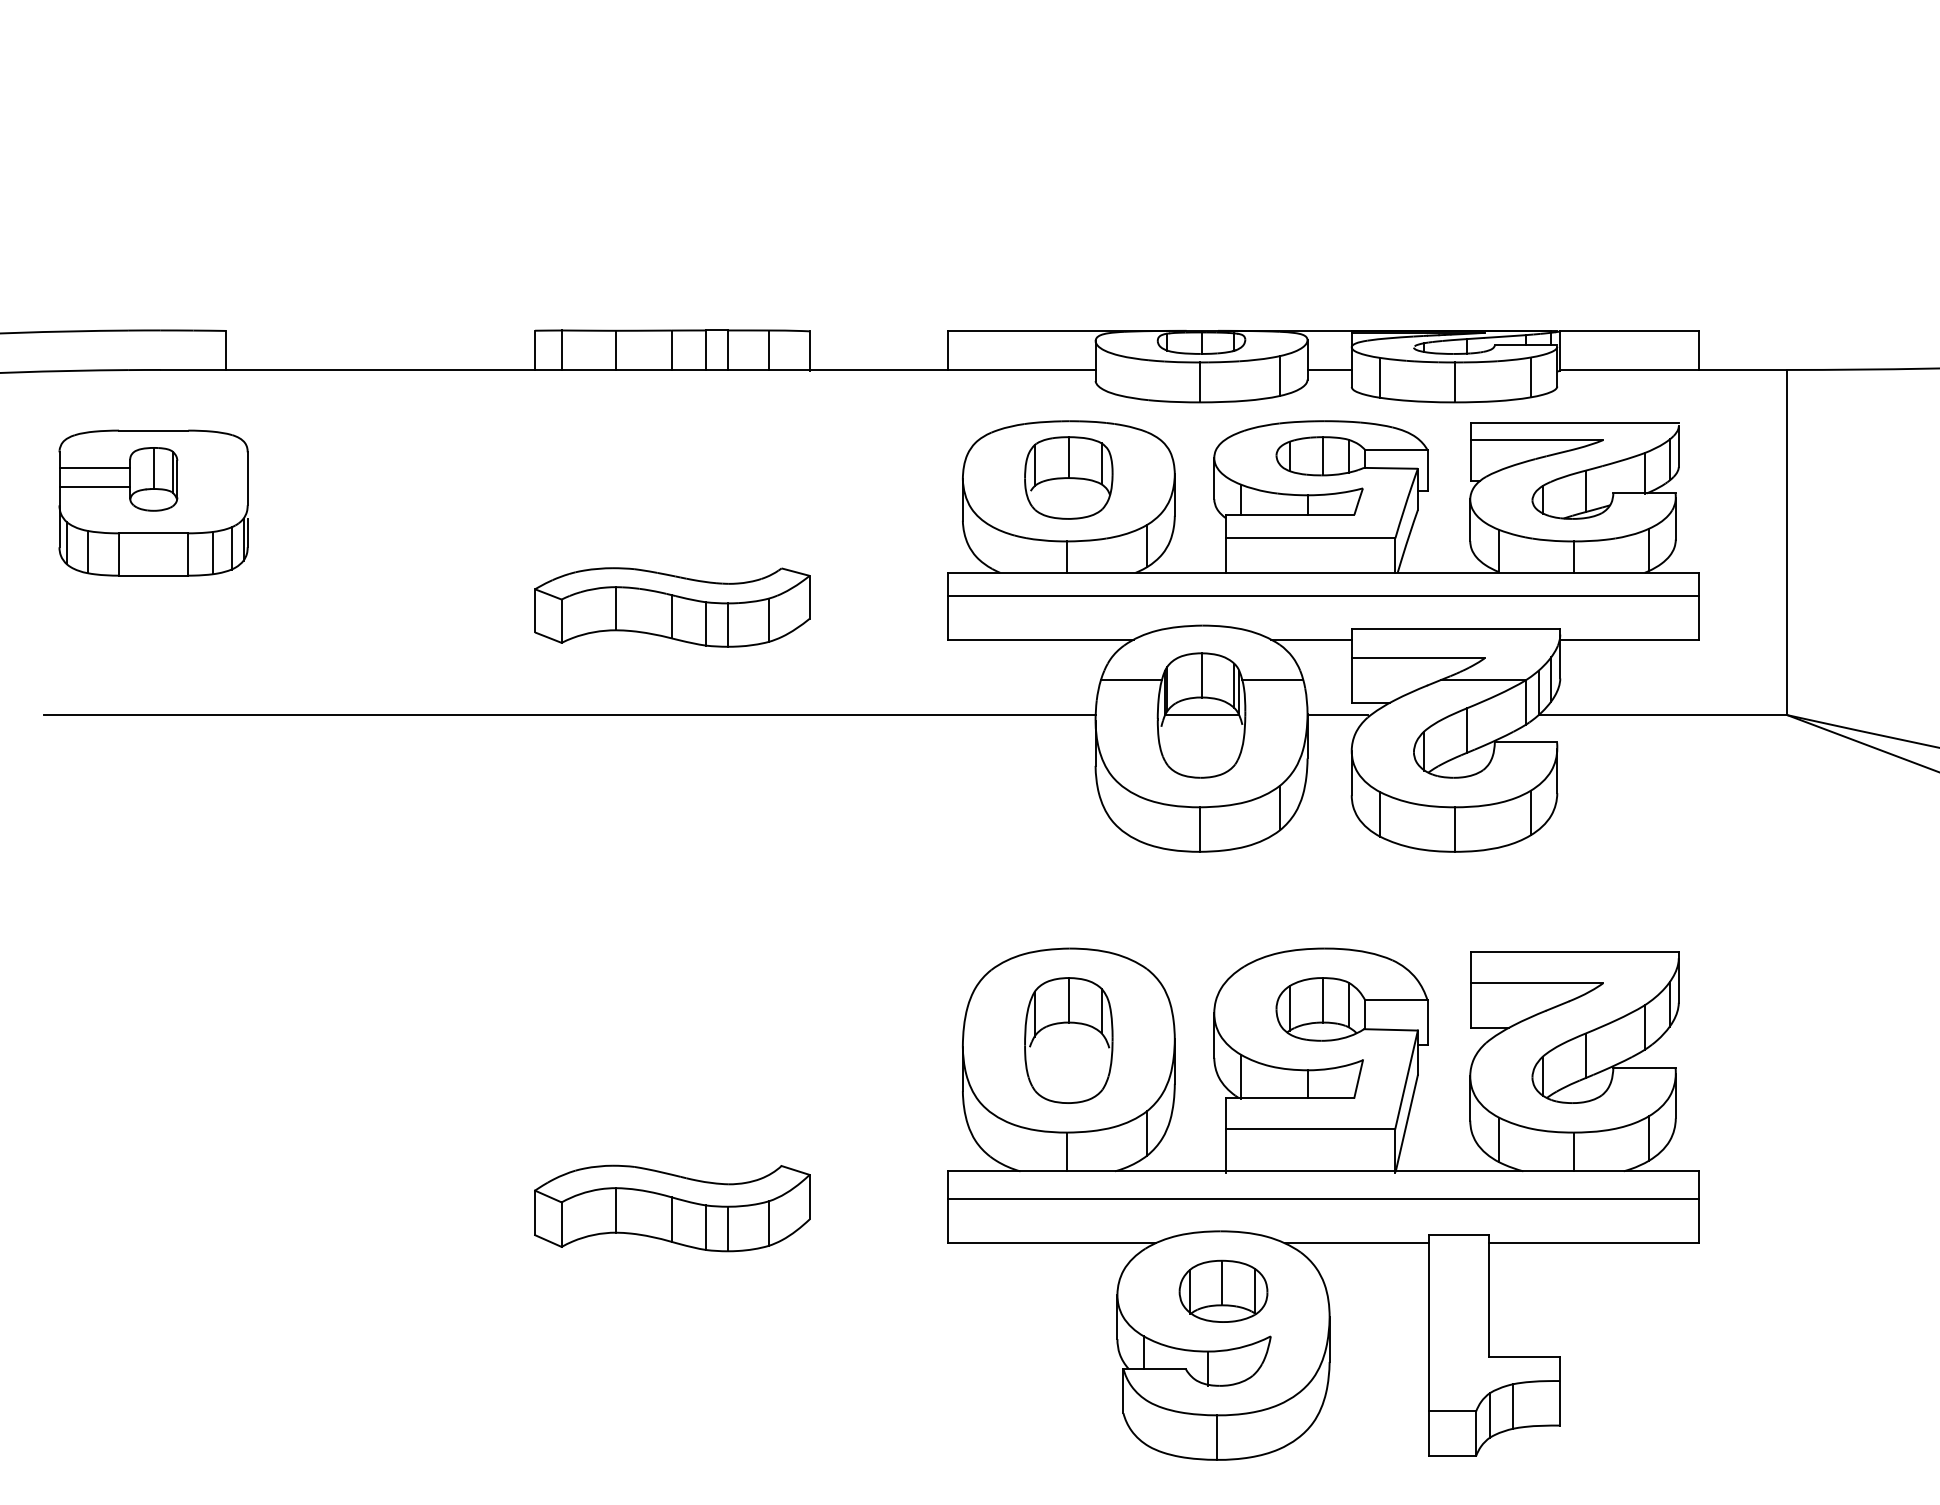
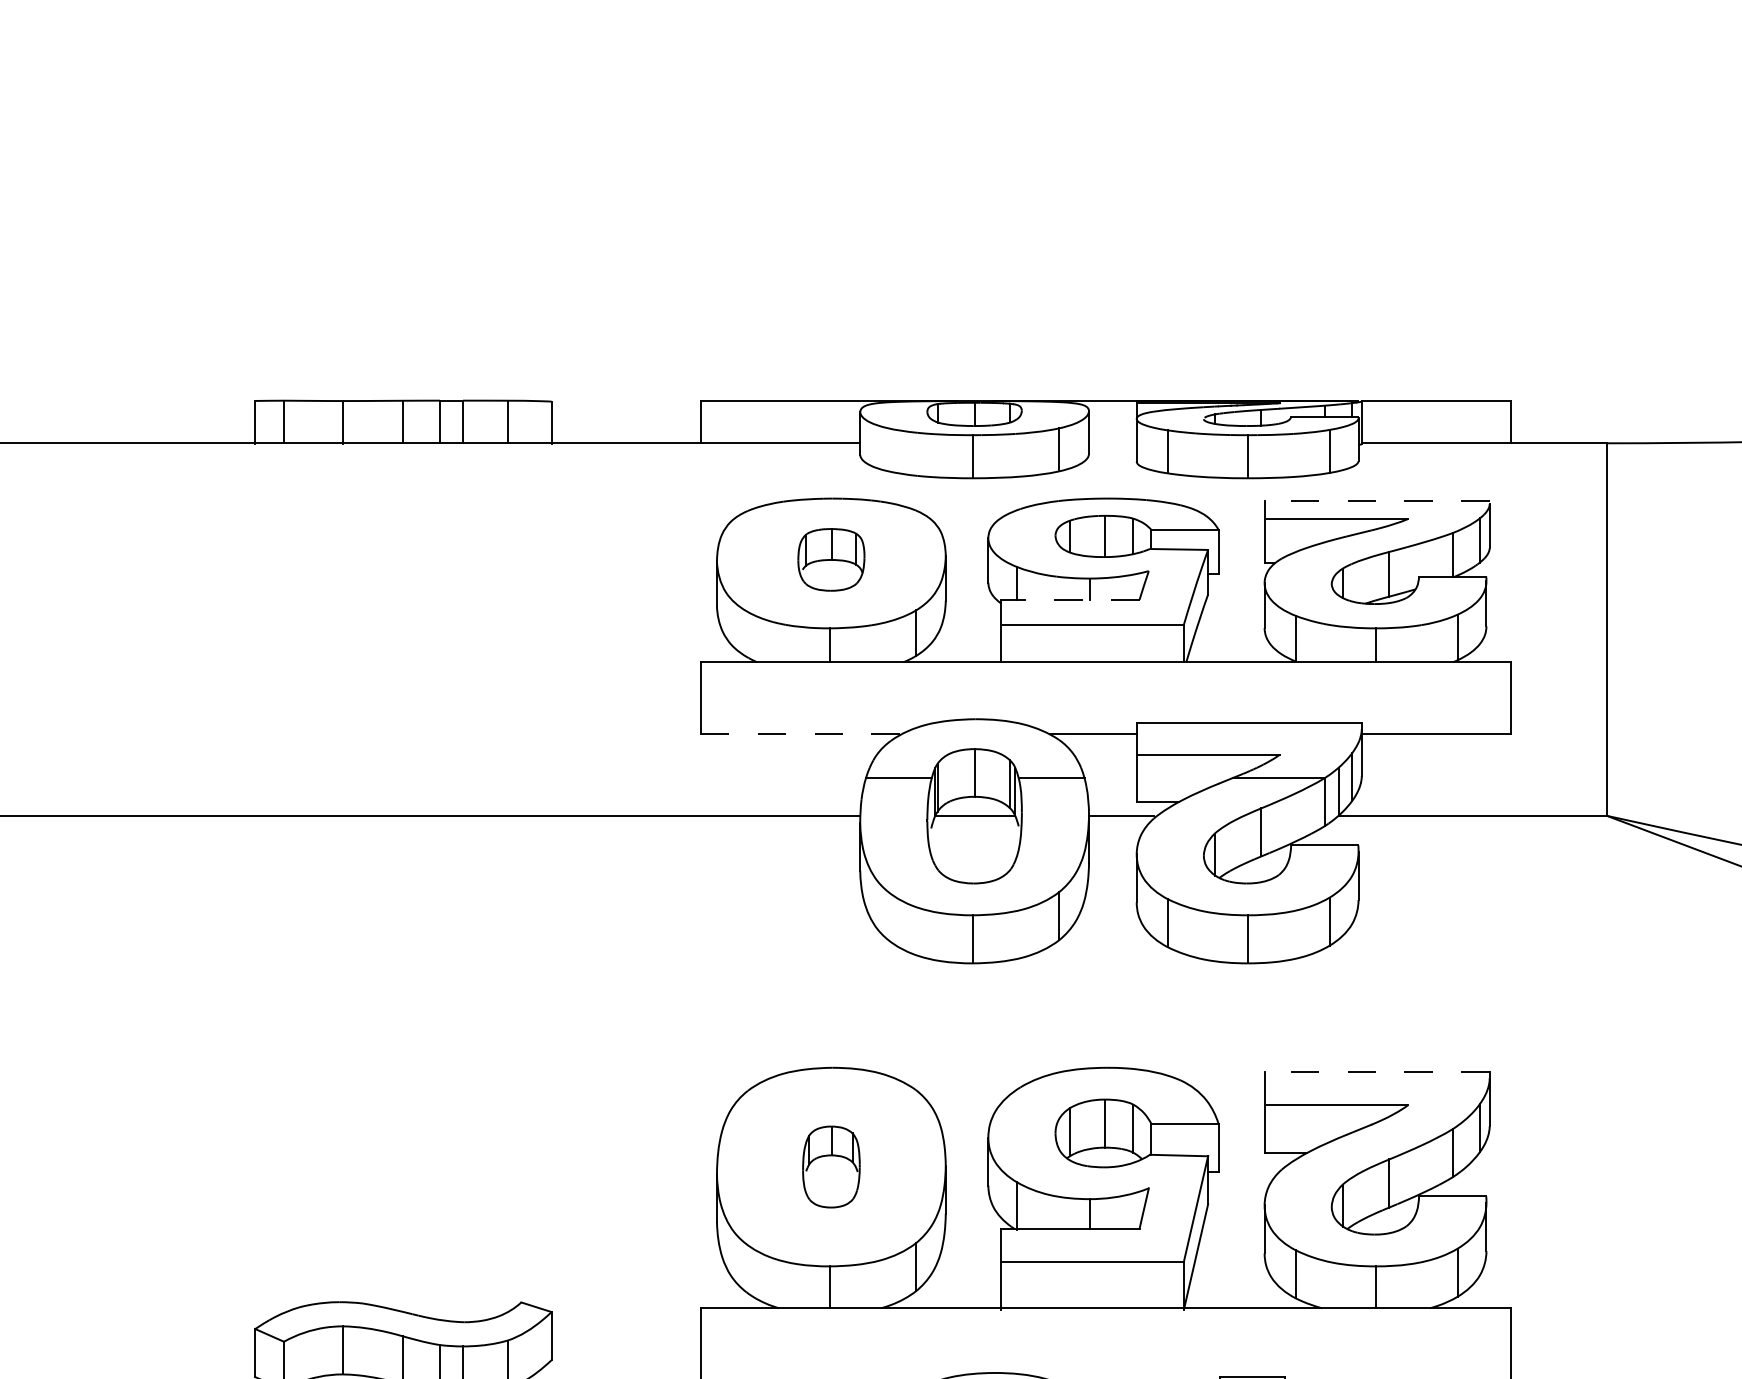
line: (1329, 369) -> (1112, 442), removed
line: (1574, 423) -> (1377, 501), solid -> dashed
part: (1068, 477) -> (831, 559), size x0.7
line: (1289, 514) -> (1069, 599), solid -> dashed
line: (1322, 596) -> (1105, 687), removed
part: (672, 607) -> (403, 699), removed
line: (1040, 639) -> (800, 734), solid -> dashed
line: (1574, 952) -> (1377, 1072), solid -> dashed
part: (1068, 1040) -> (831, 1167), size x0.6
line: (1322, 1198) -> (1105, 1337), removed

